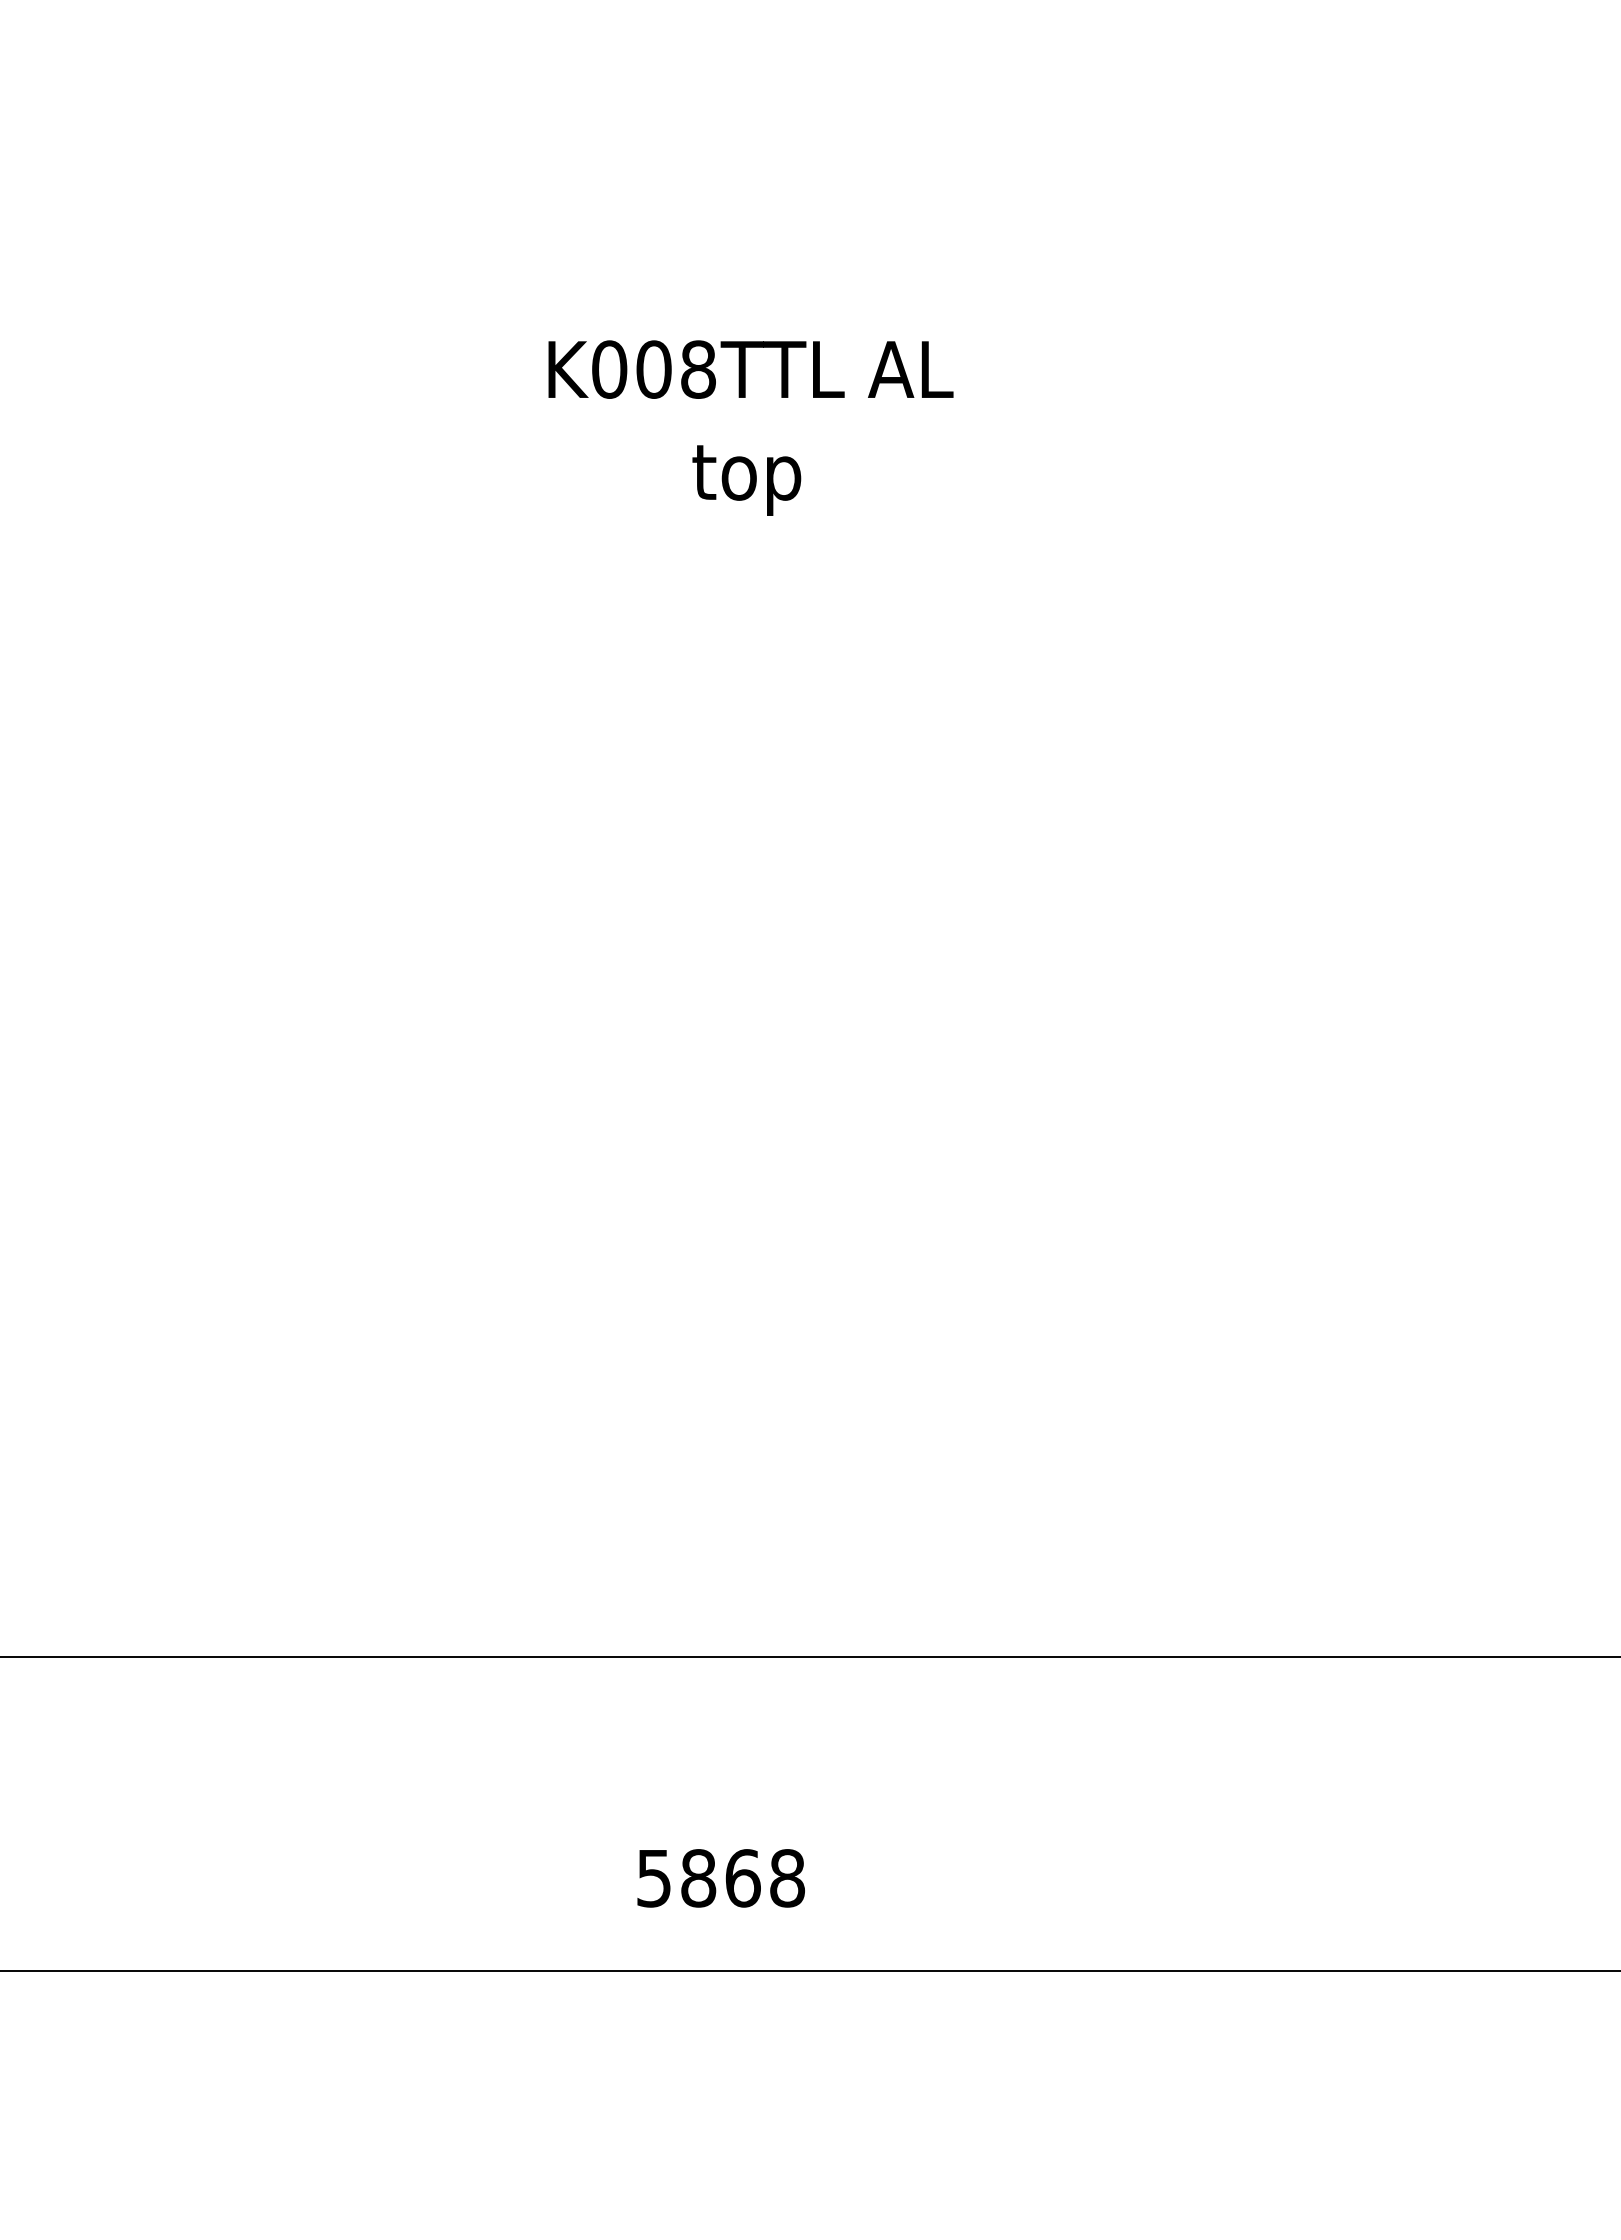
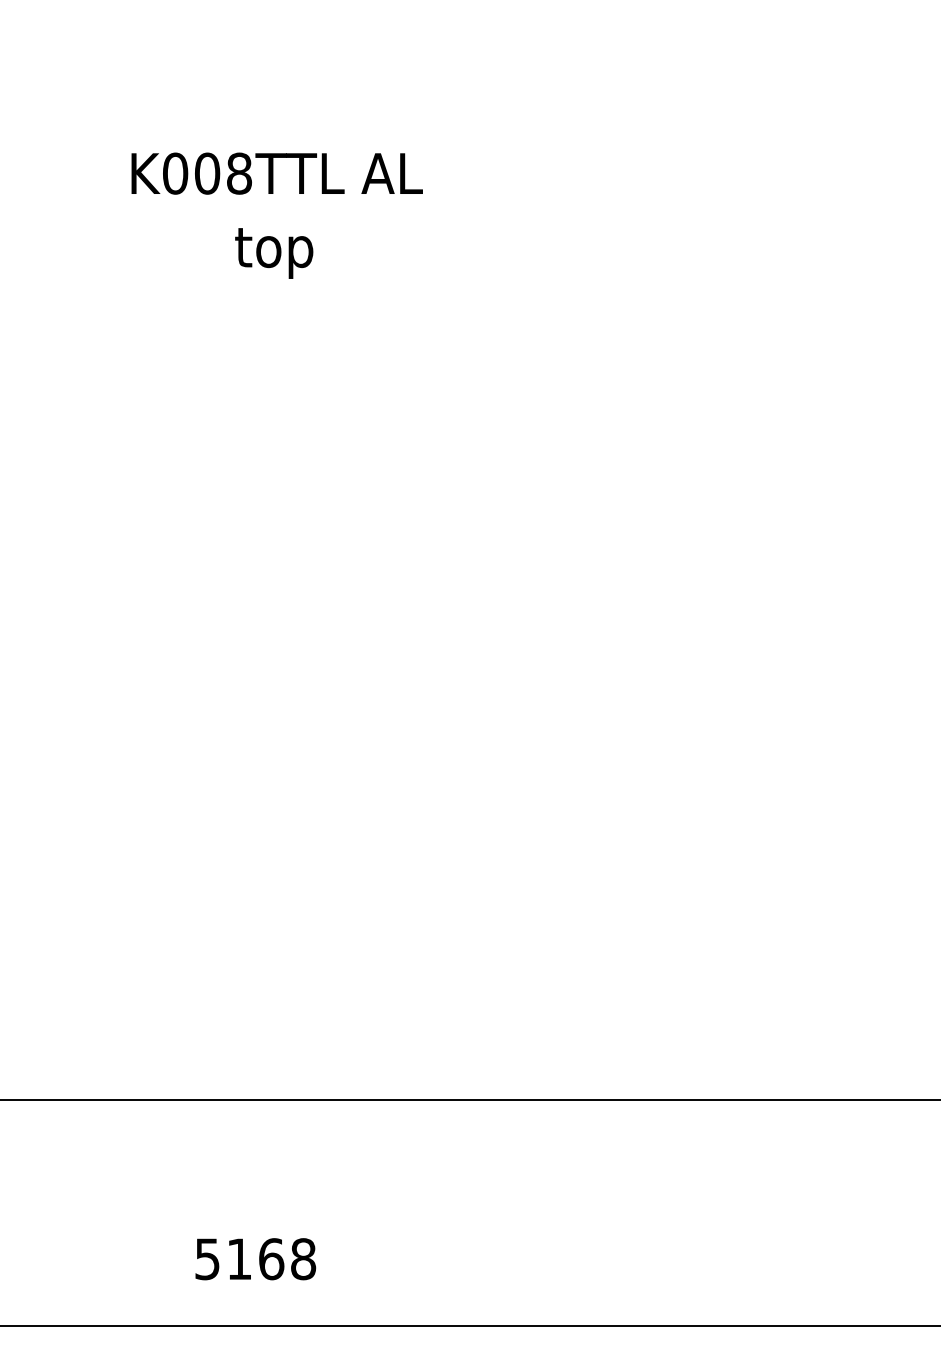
text: (698, 1878) -> (239, 1259), 5868 -> 5168

